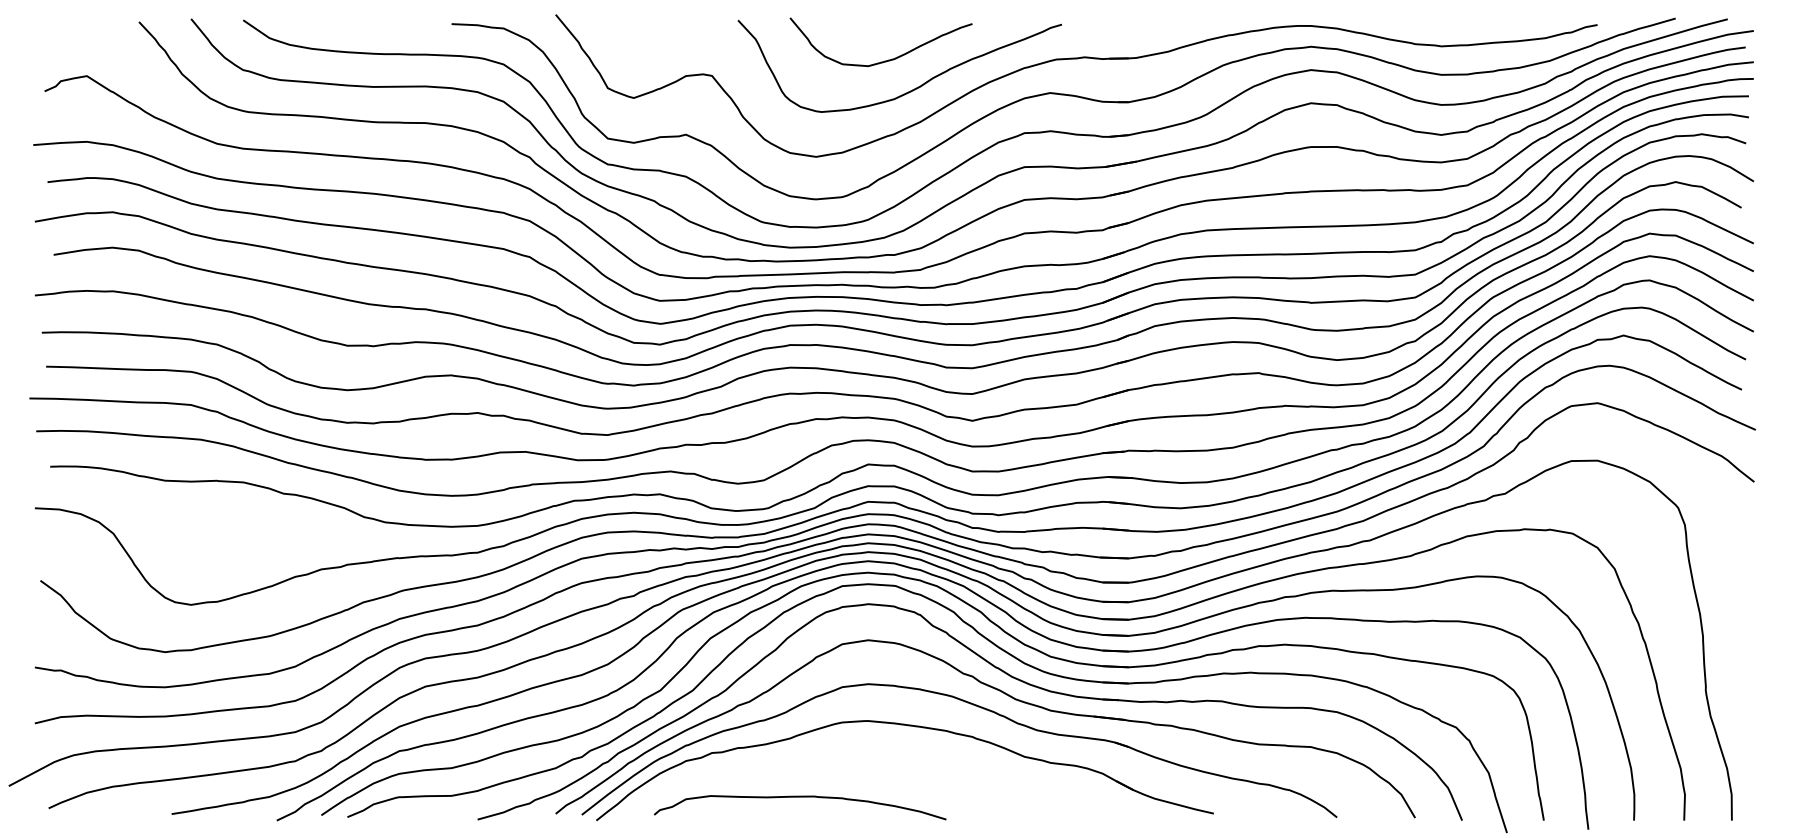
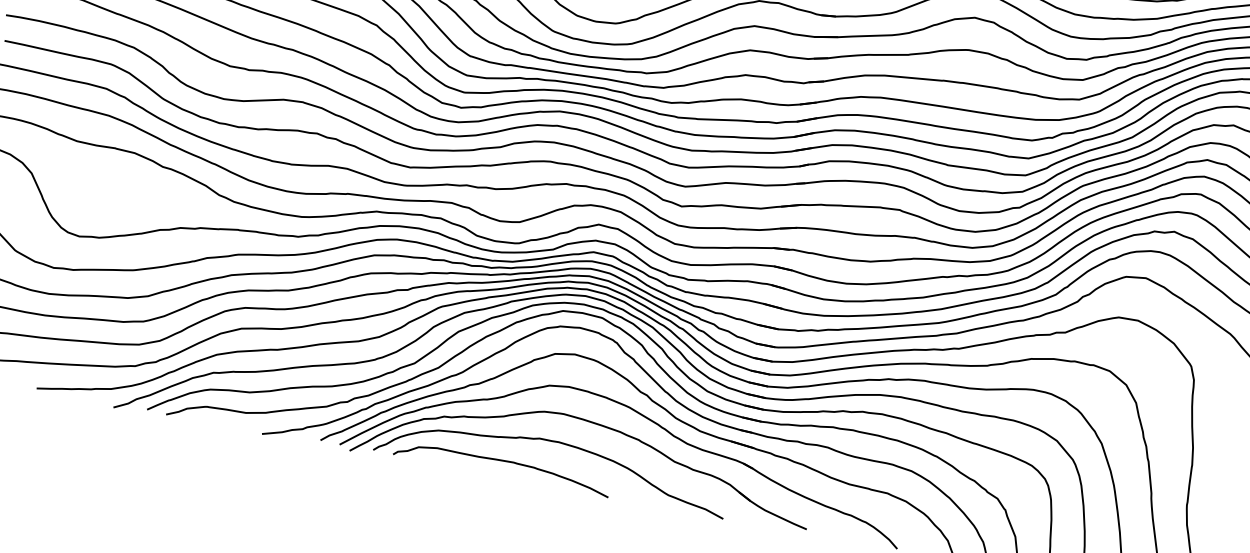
curve: (861, 760) -> (553, 442), added

